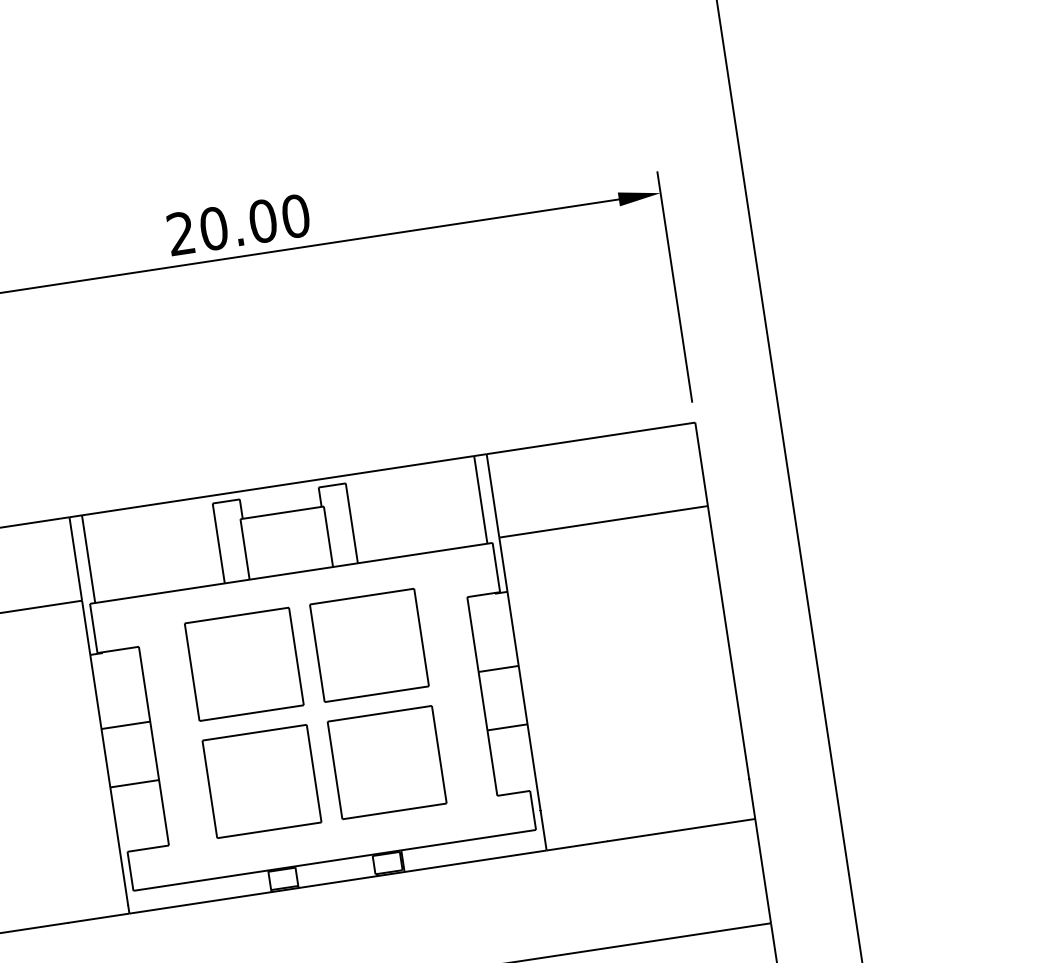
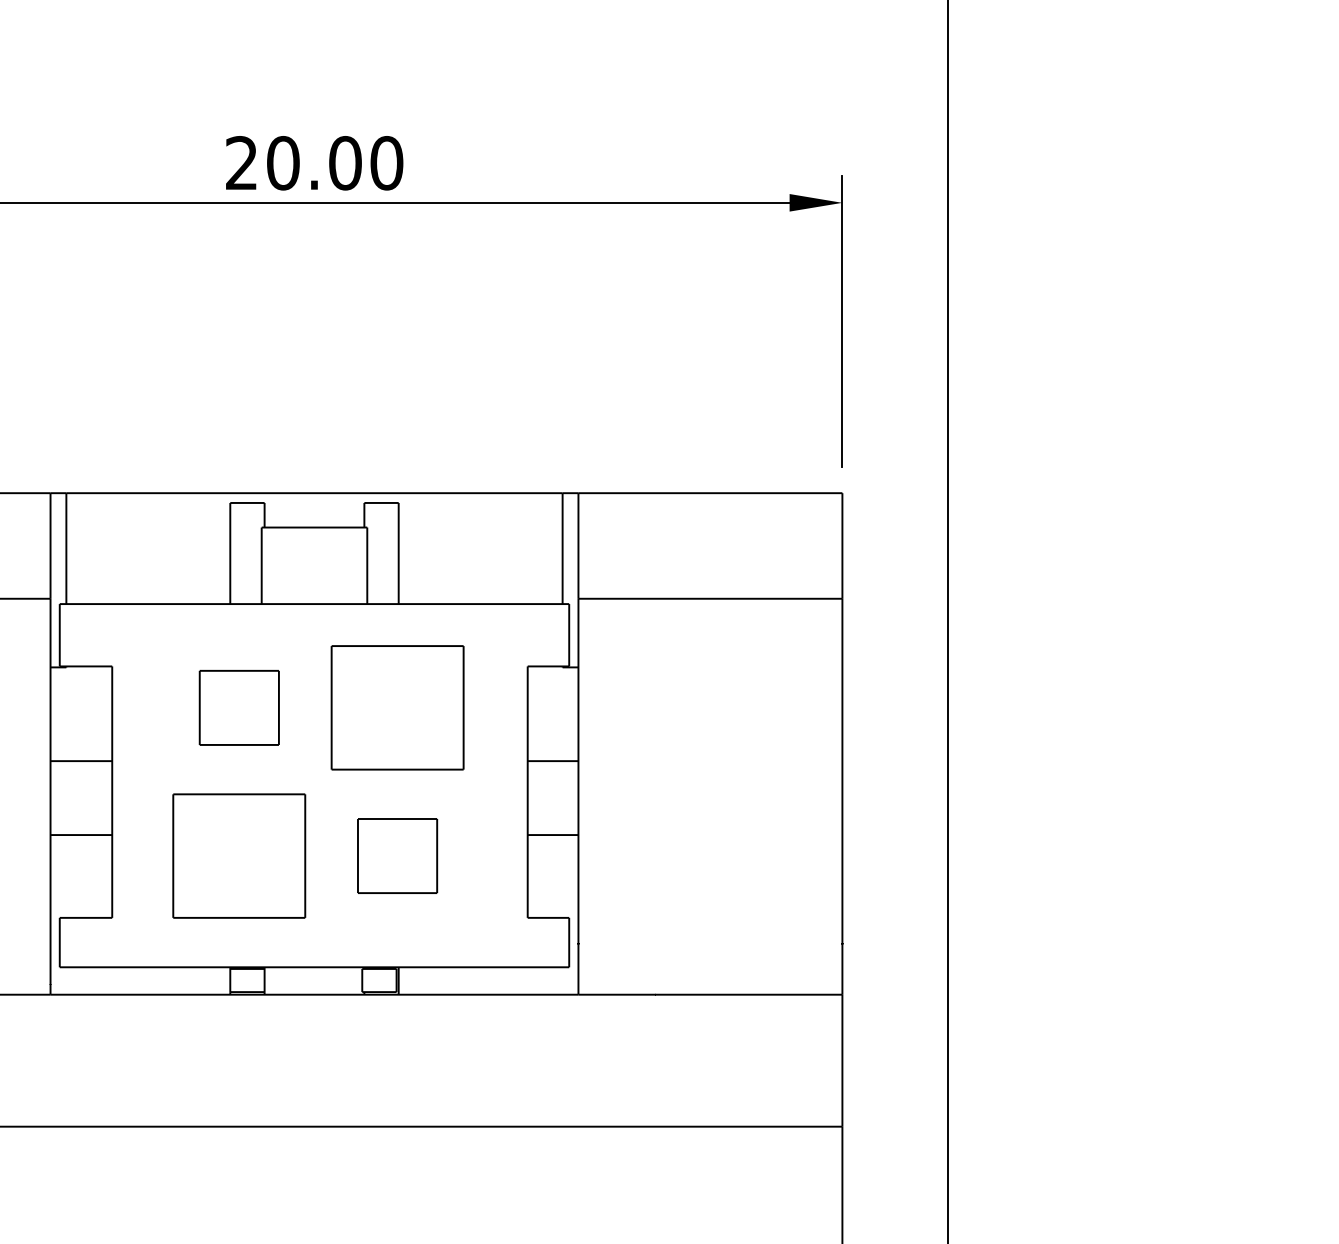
part: (244, 664) -> (239, 707), size x0.6
part: (386, 762) -> (397, 855), size x0.6

